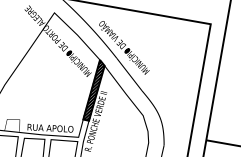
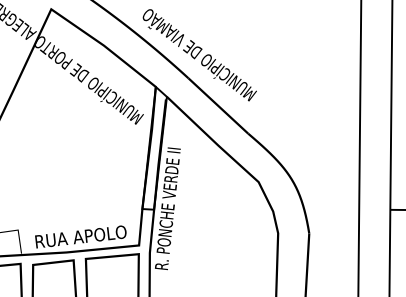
hatch: (94, 90) -> (154, 148), removed

